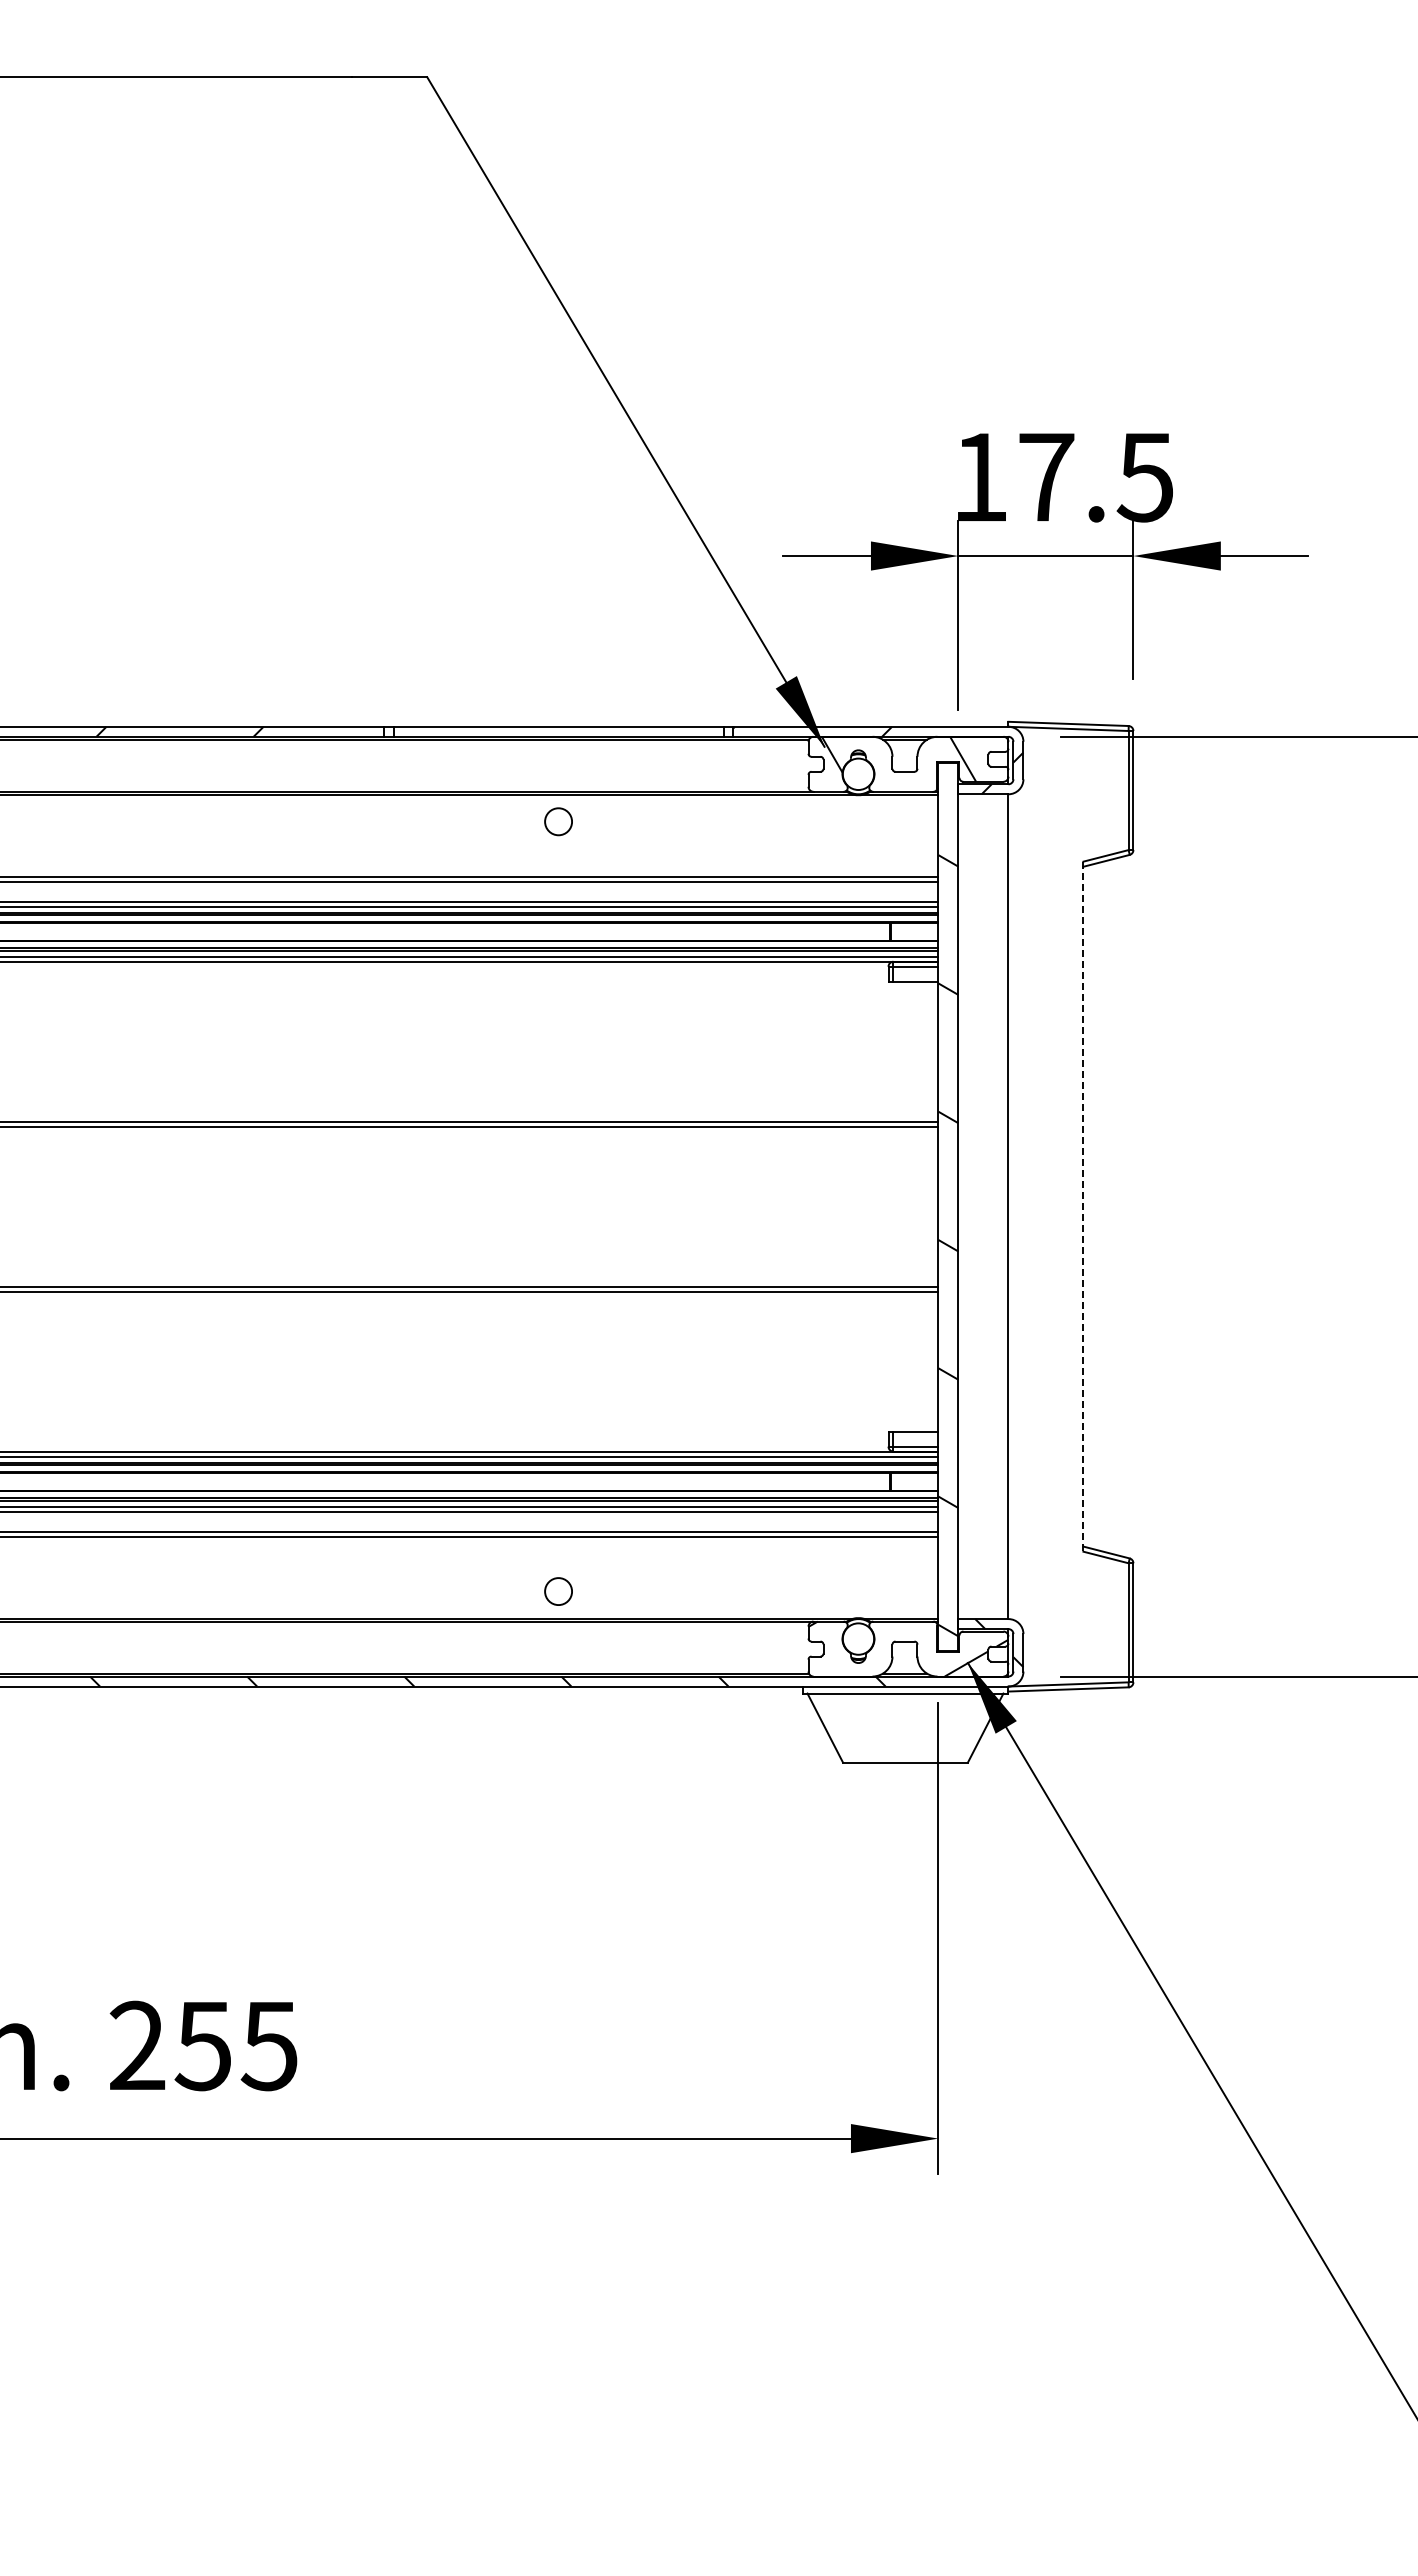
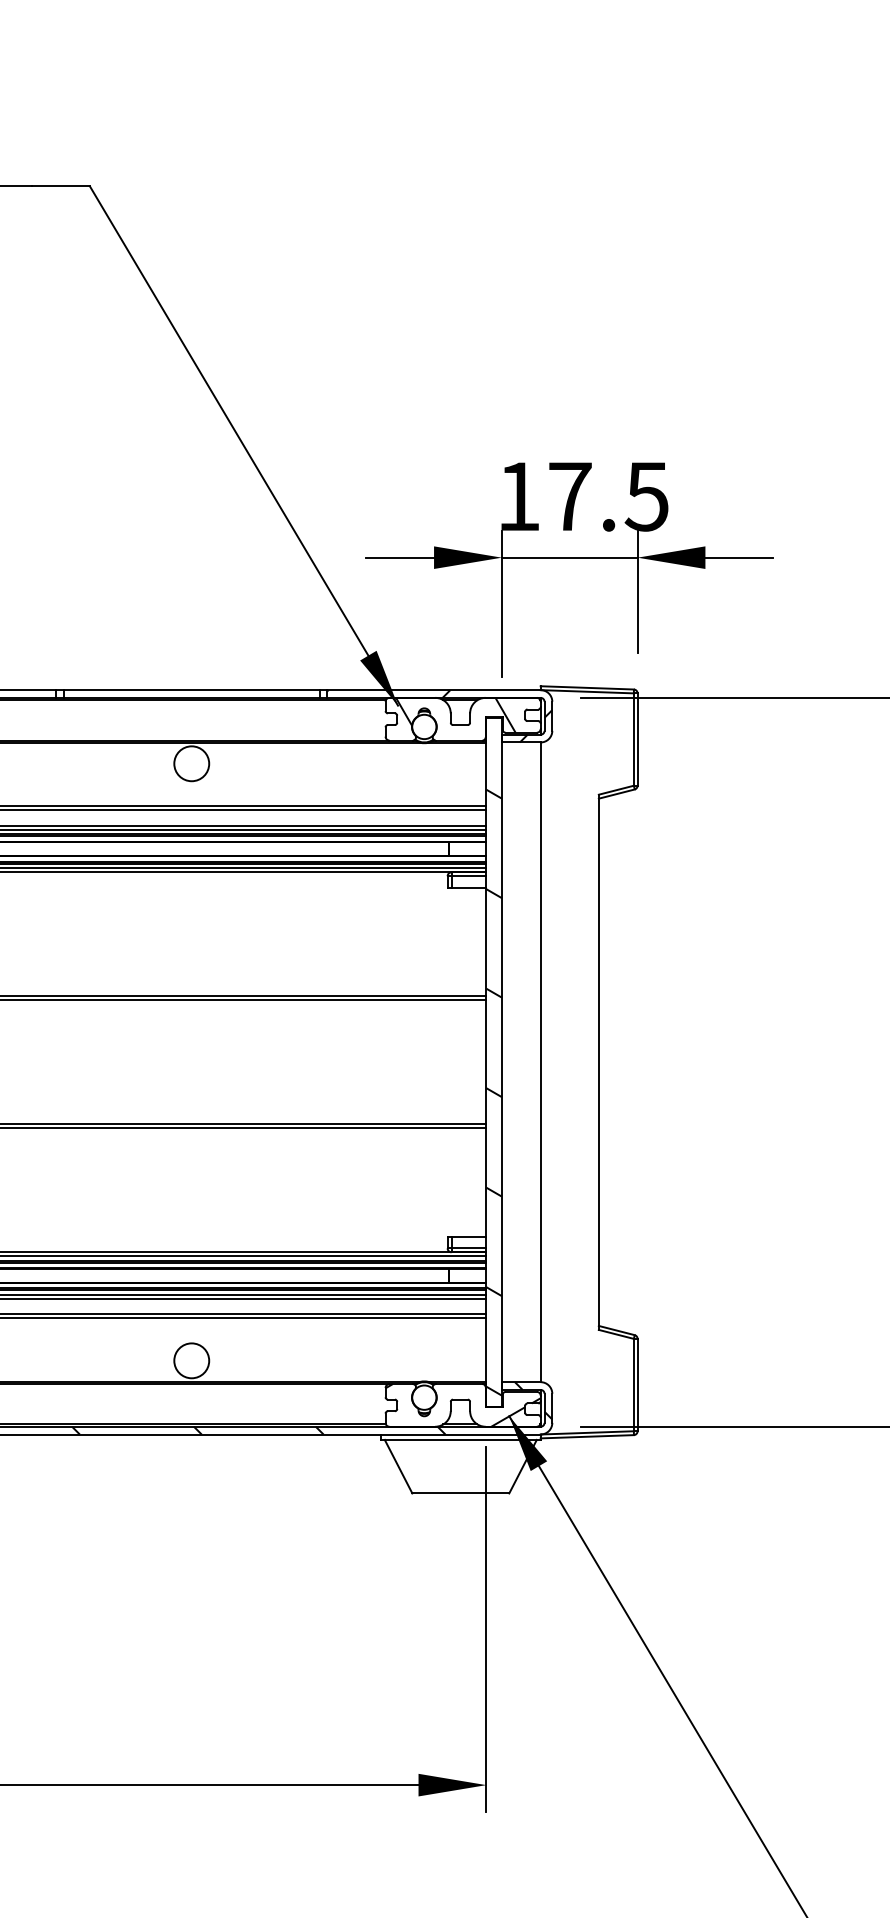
circle: (558, 821) -> (191, 763), size x1.67
line: (1083, 1207) -> (598, 1062), dashed -> solid
circle: (558, 1591) -> (191, 1360), size x1.67

